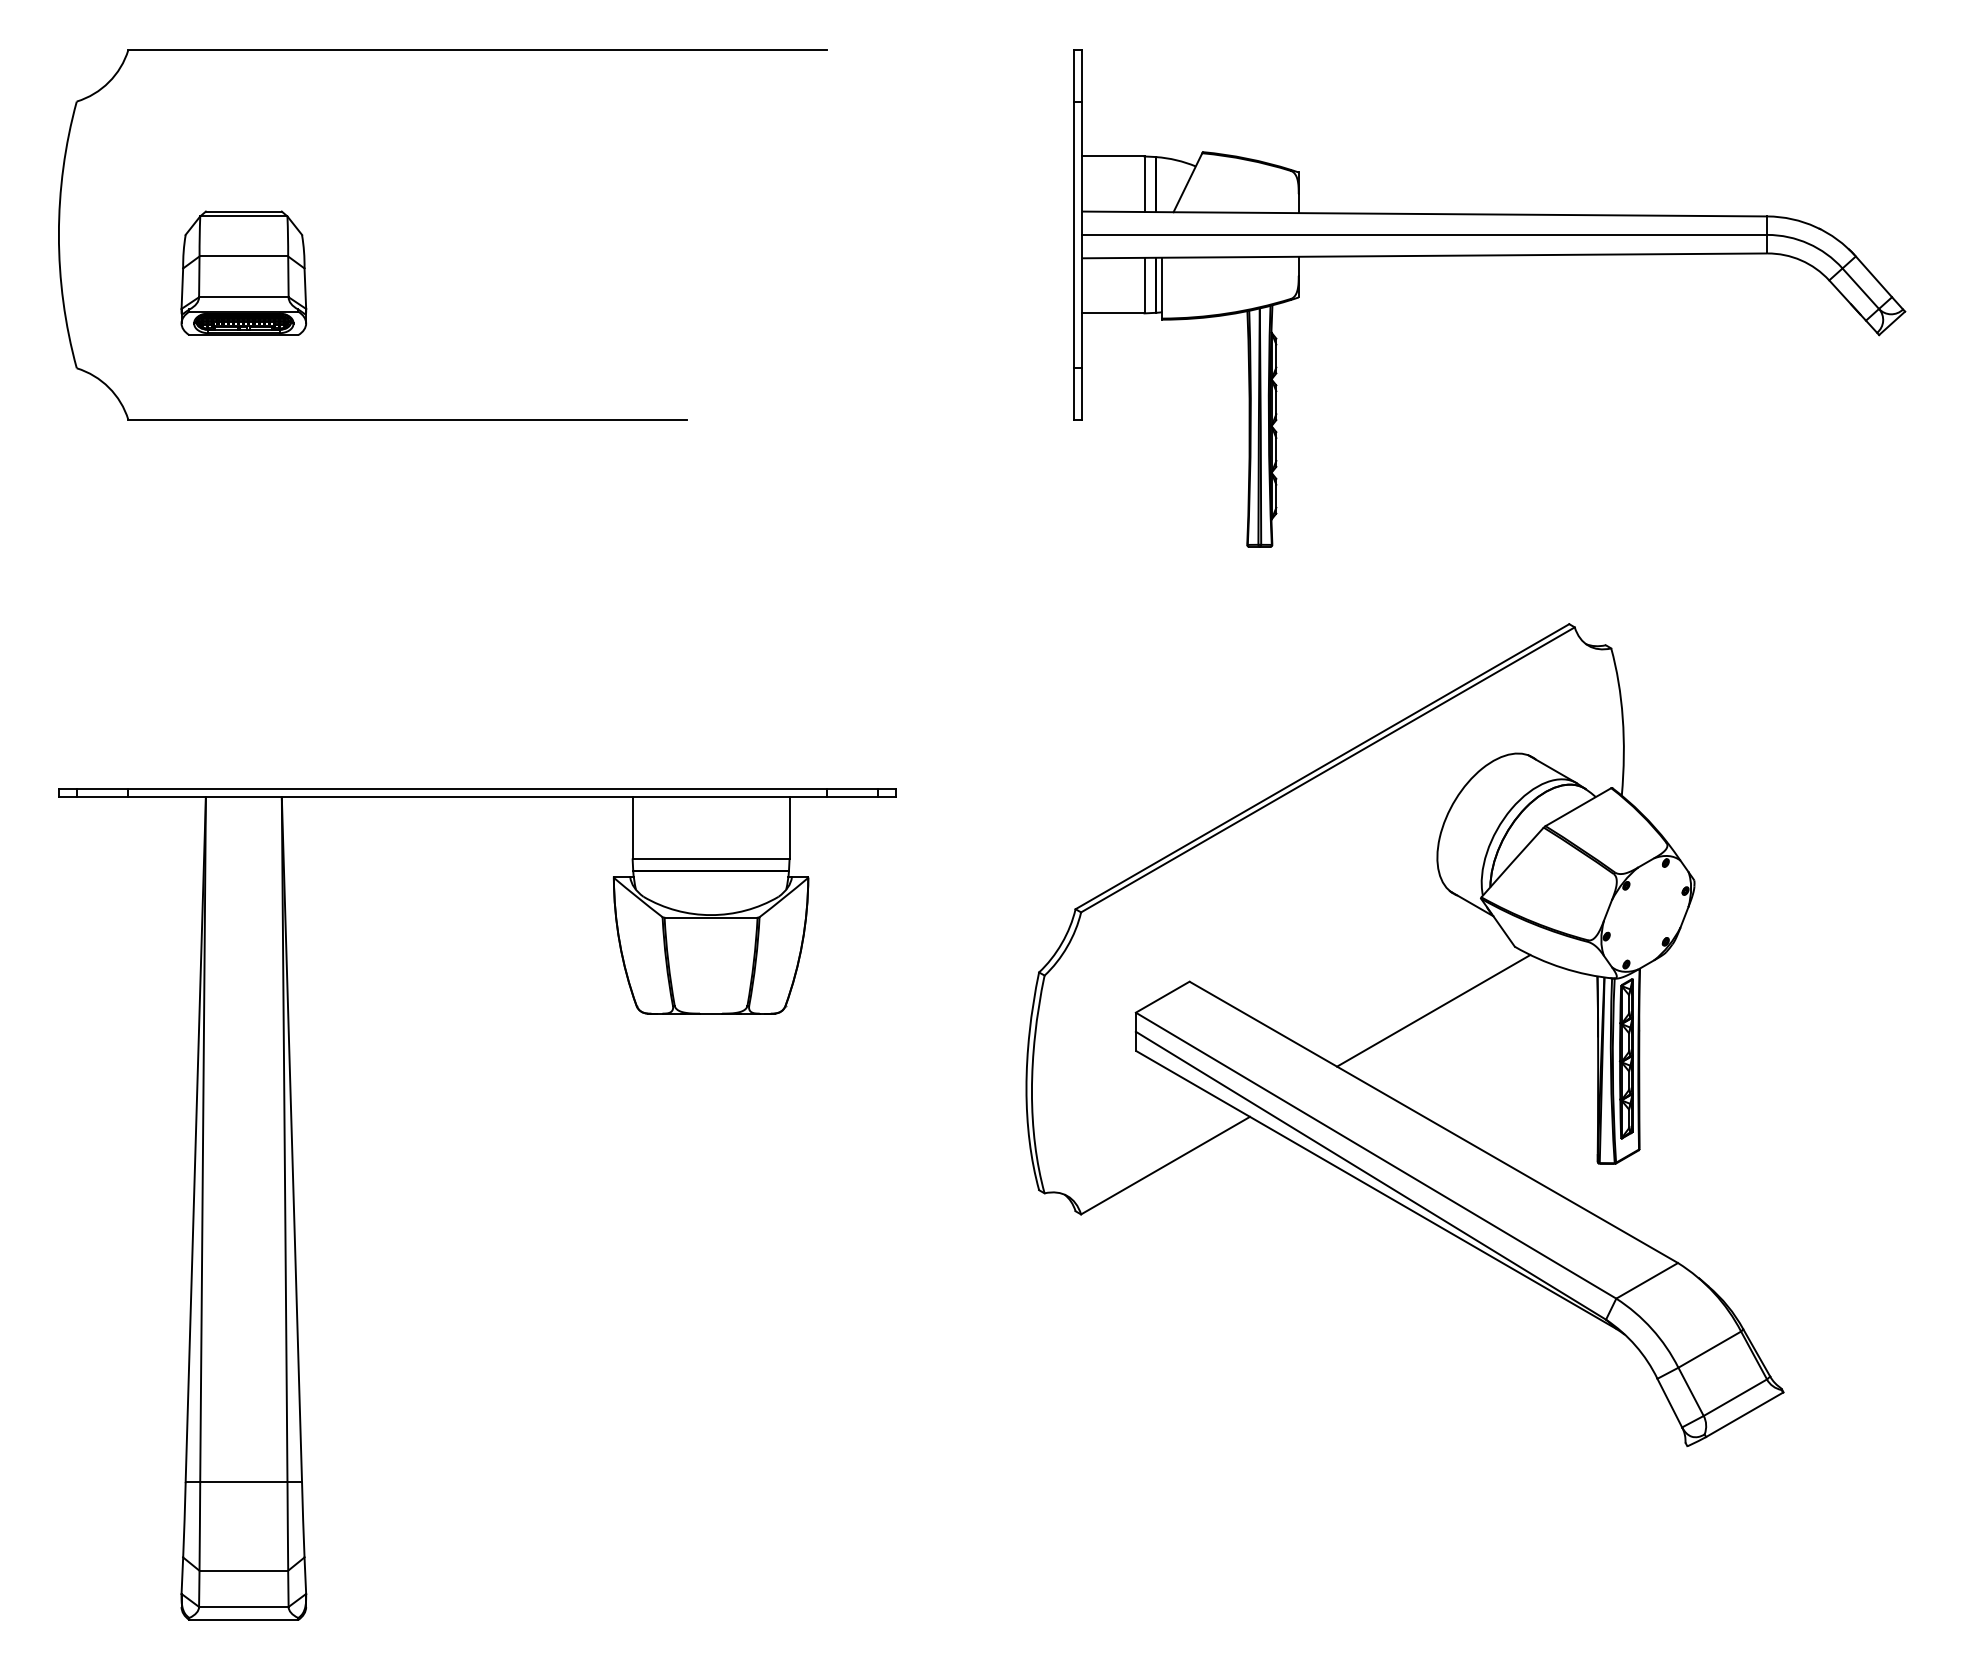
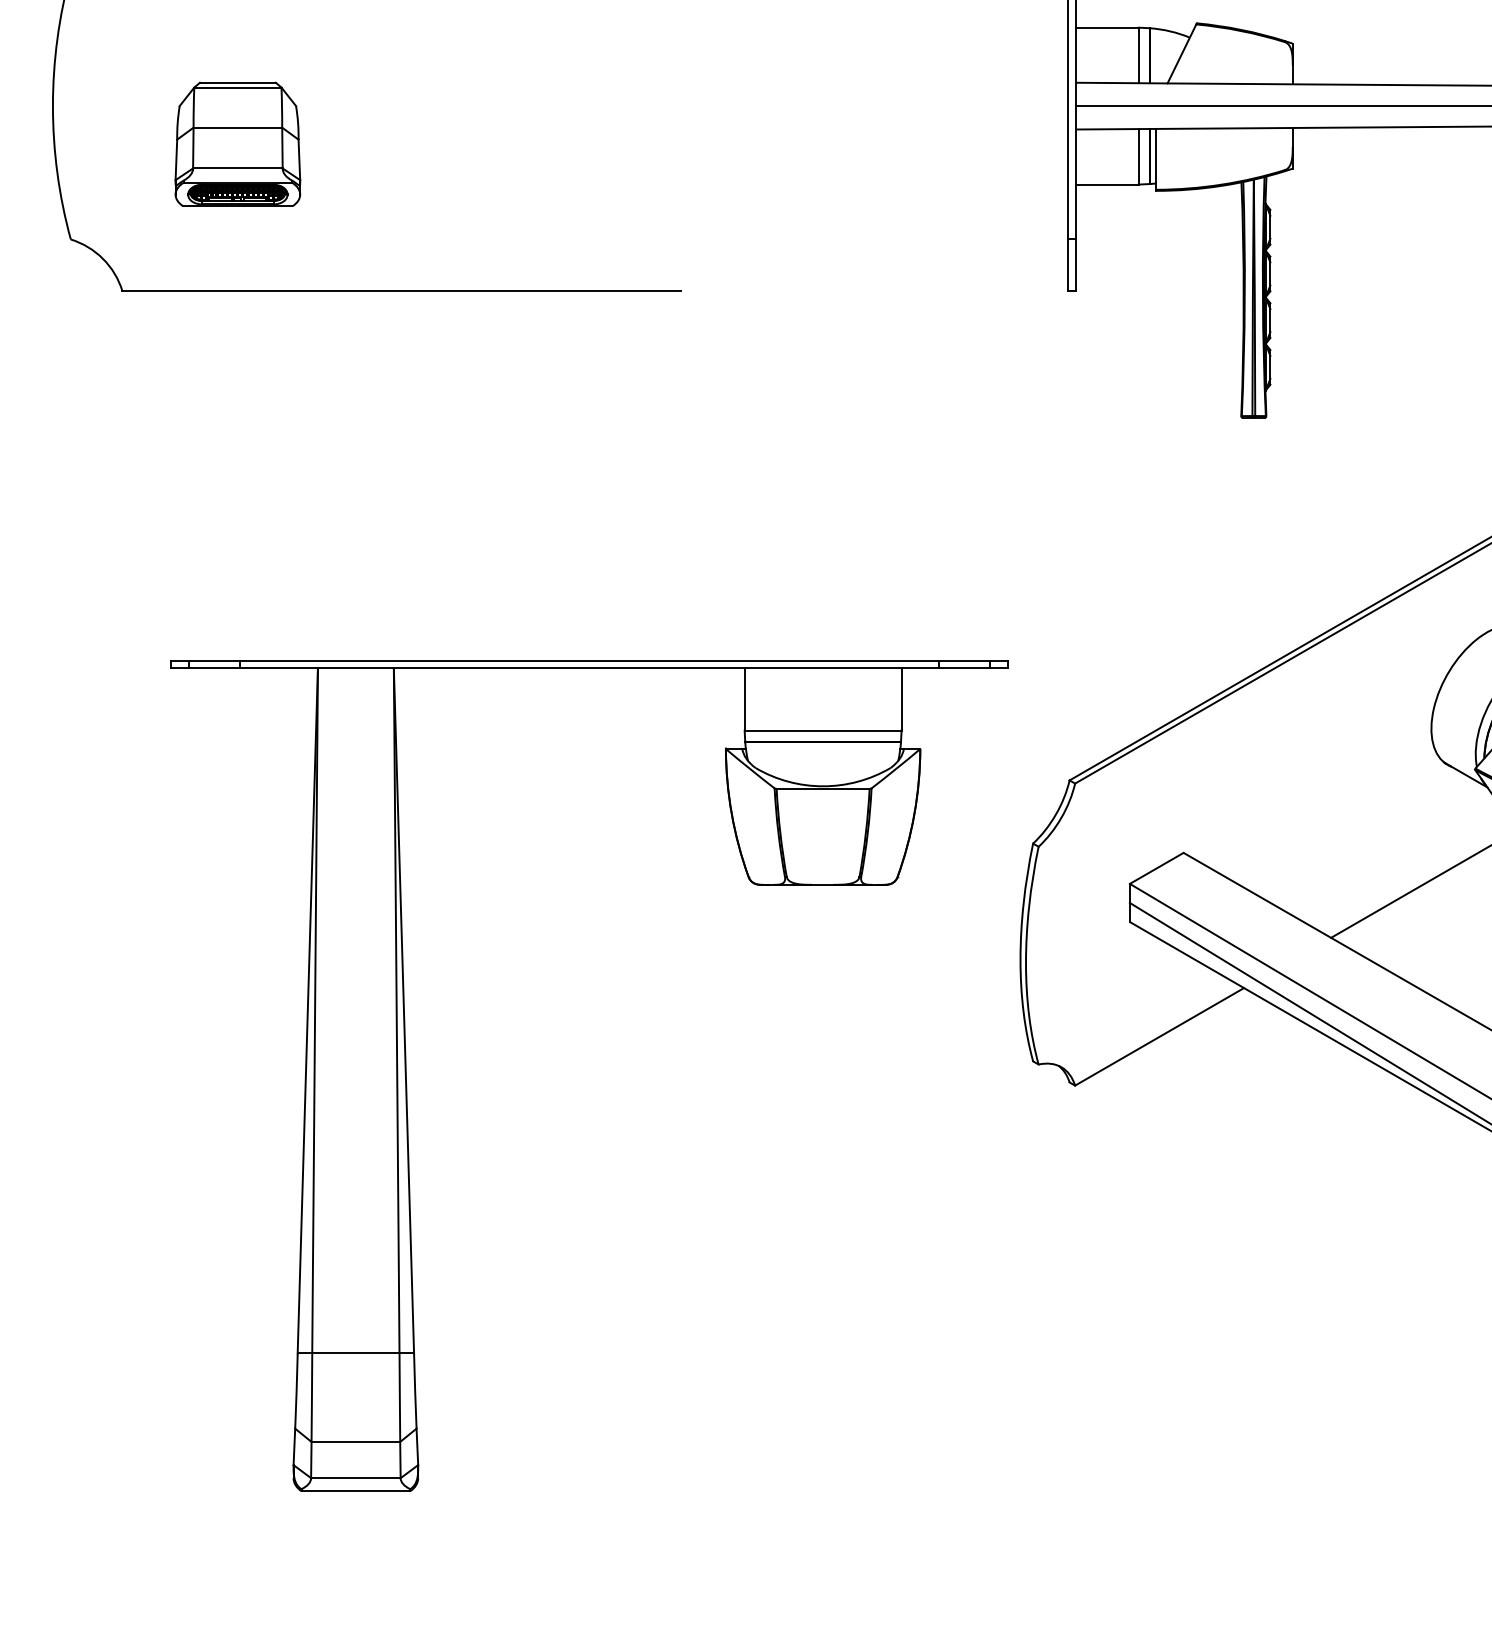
part: (295, 1215) -> (407, 1086), moved

